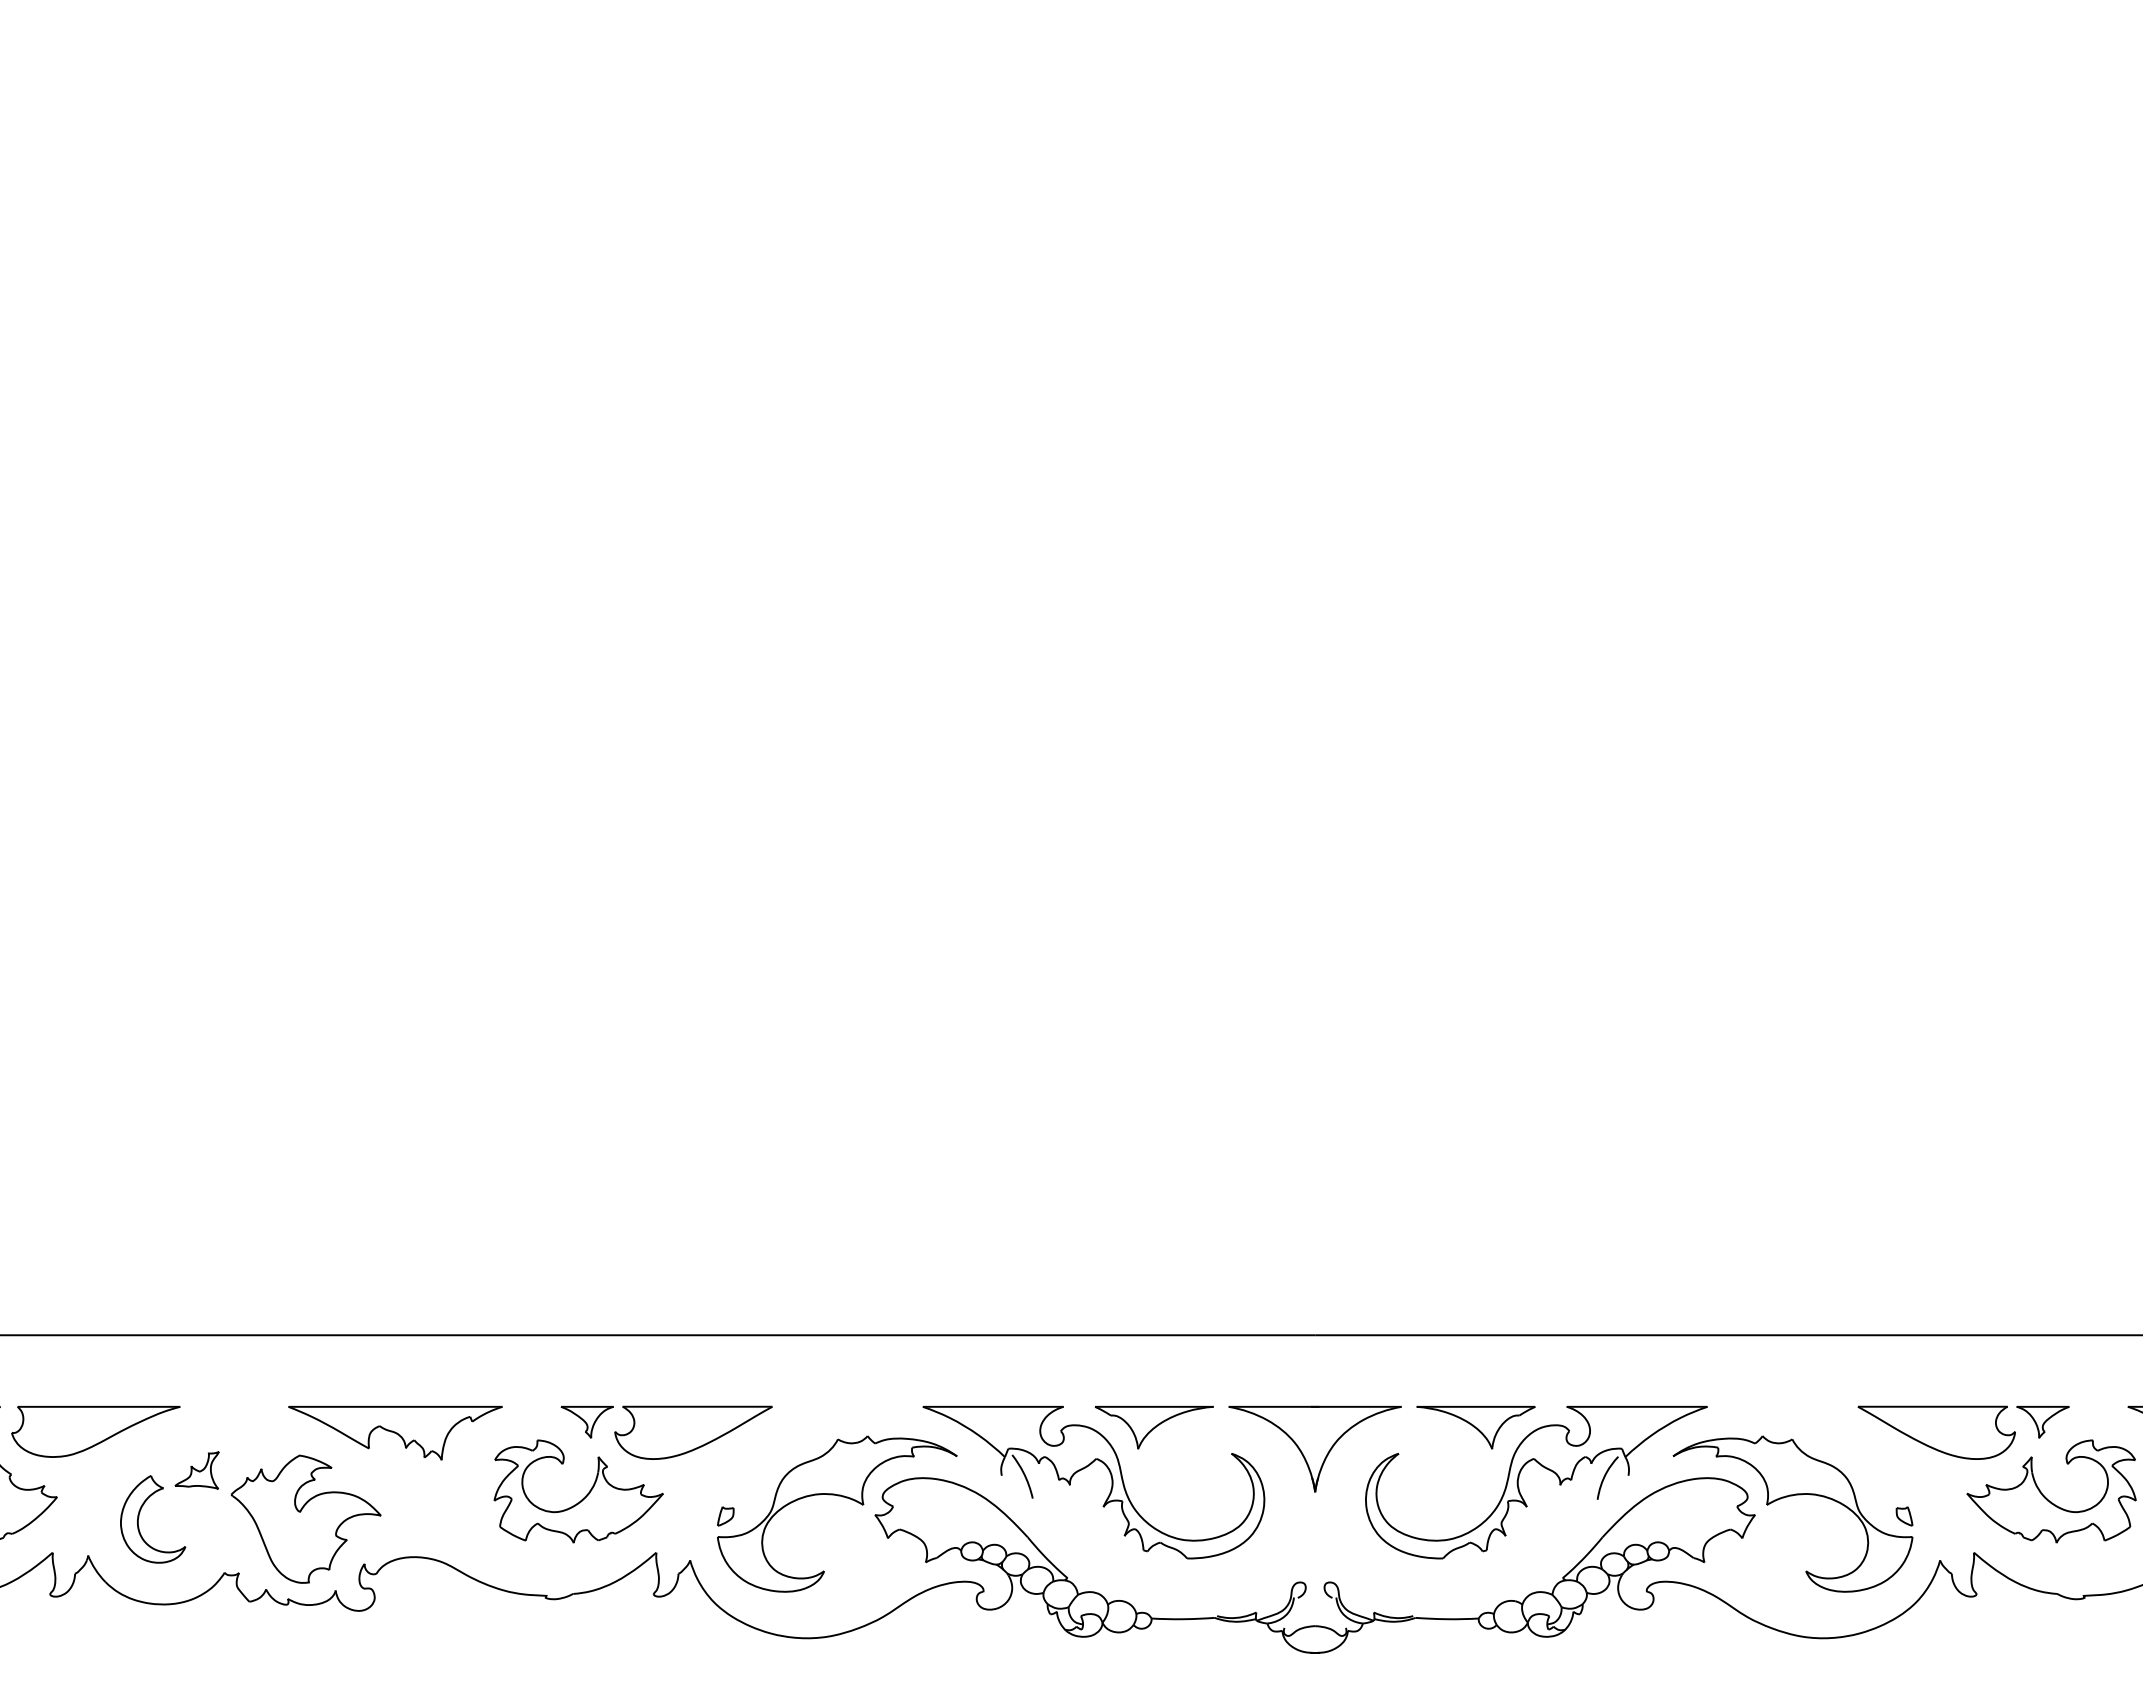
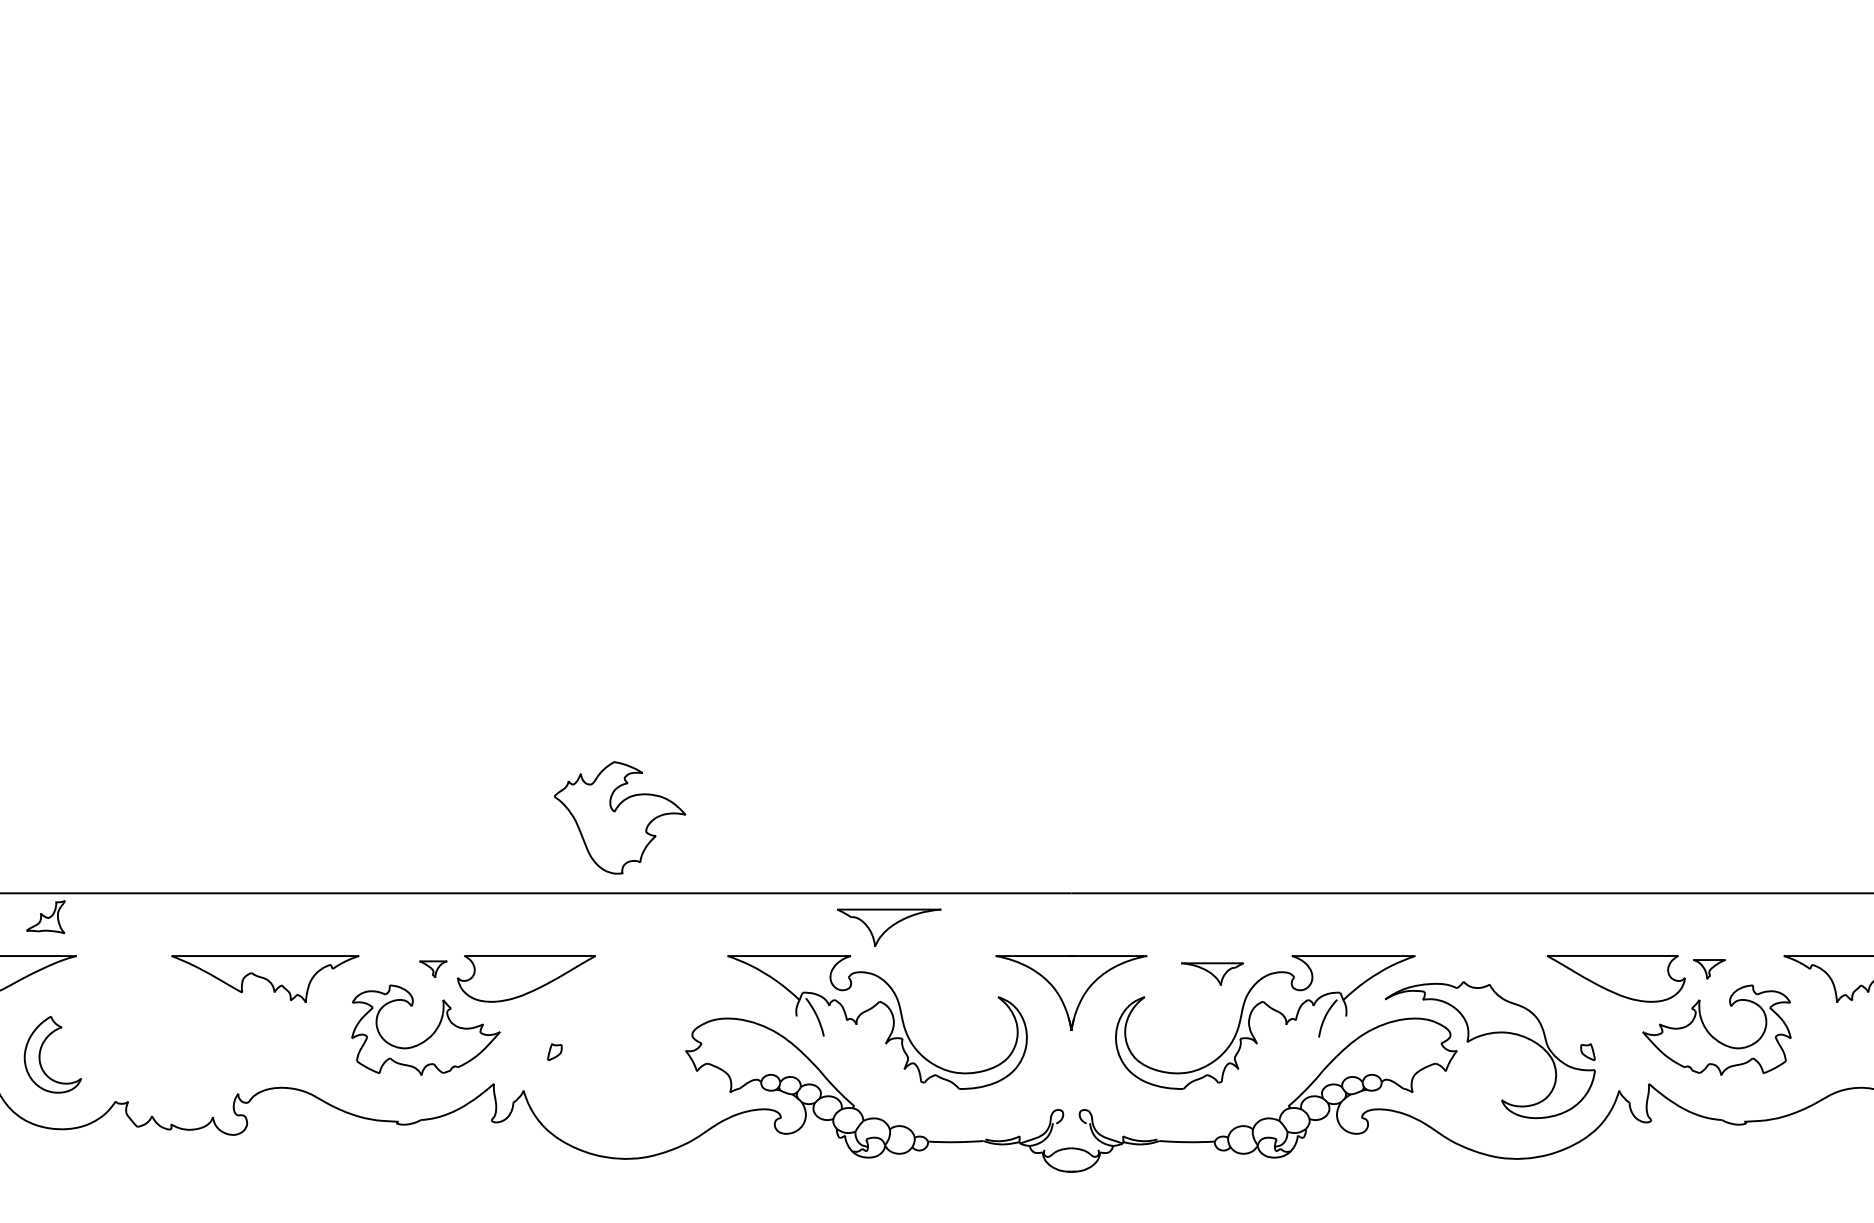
part: (586, 1421) -> (432, 968), size x0.6
part: (2042, 1421) -> (1708, 968), size x0.7
part: (1153, 1427) -> (888, 927), moved
part: (1475, 1427) -> (1211, 974), size x0.6
part: (196, 1470) -> (45, 917), moved
part: (842, 1497) -> (657, 1035), removed
part: (305, 1518) -> (619, 817), moved

